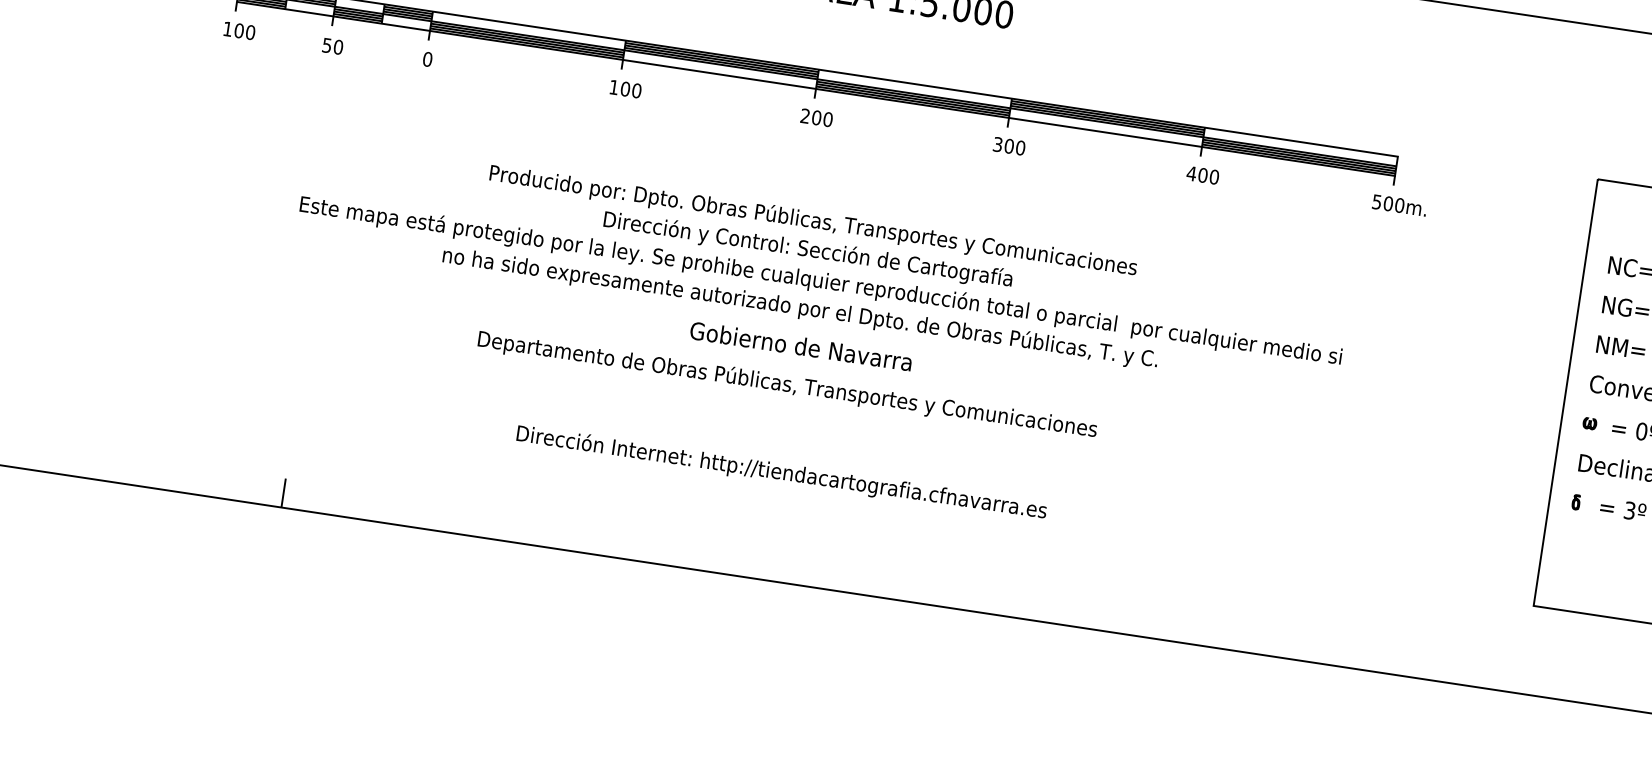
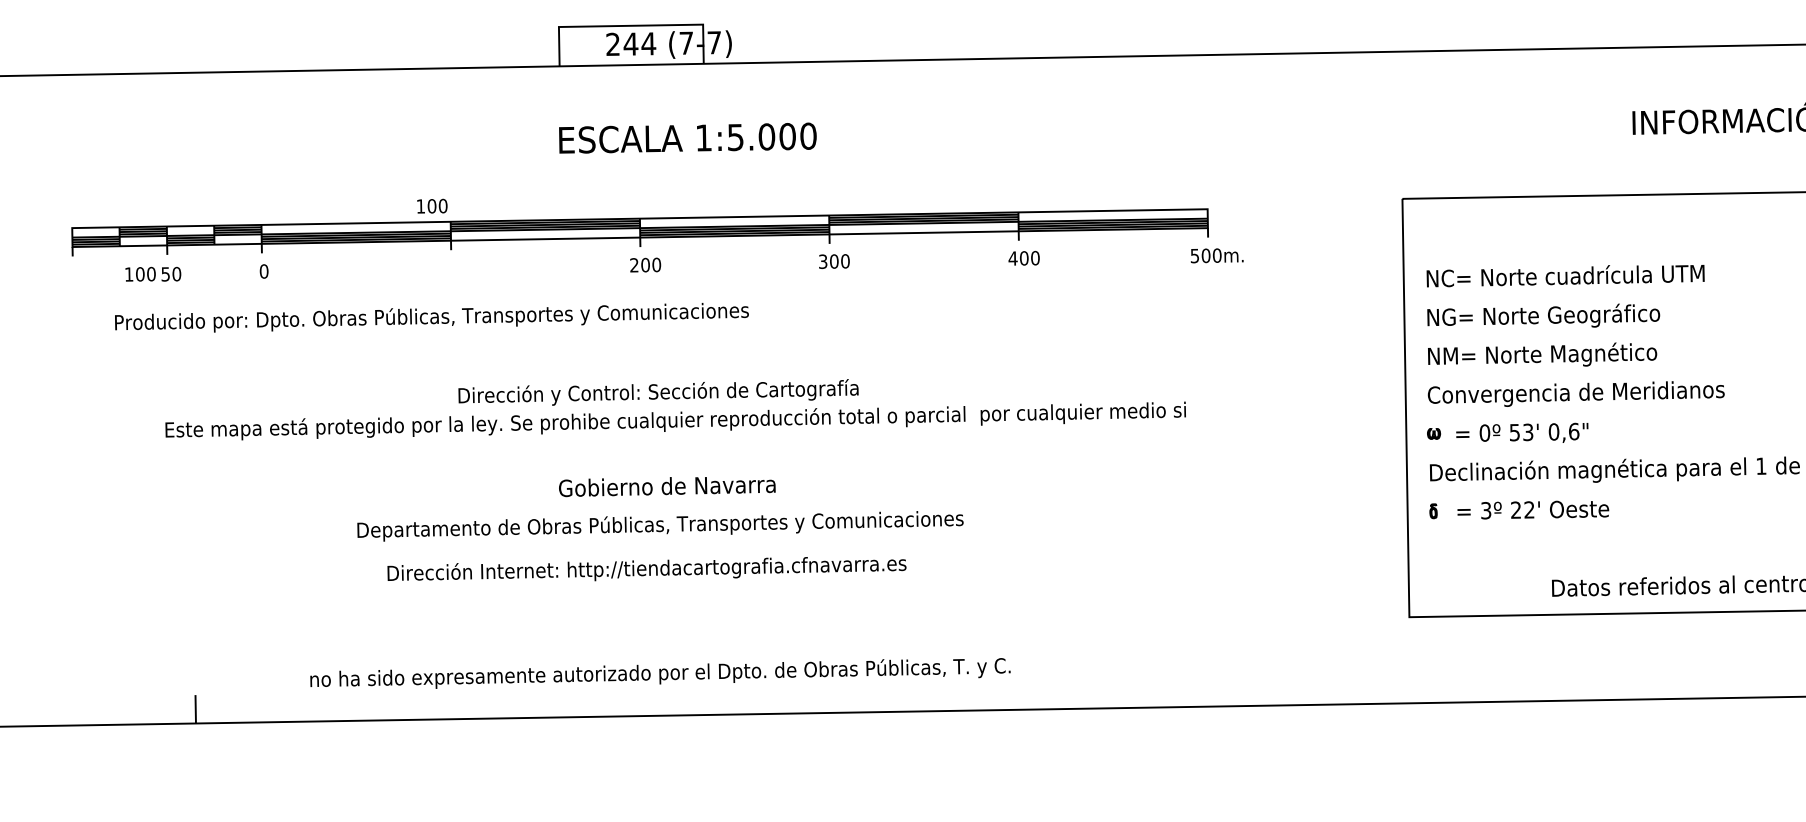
text: (239, 30) -> (140, 273), moved
text: (626, 88) -> (432, 205), moved
text: (812, 221) -> (431, 317), moved
text: (800, 307) -> (660, 673), moved
text: (781, 473) -> (646, 569), moved

